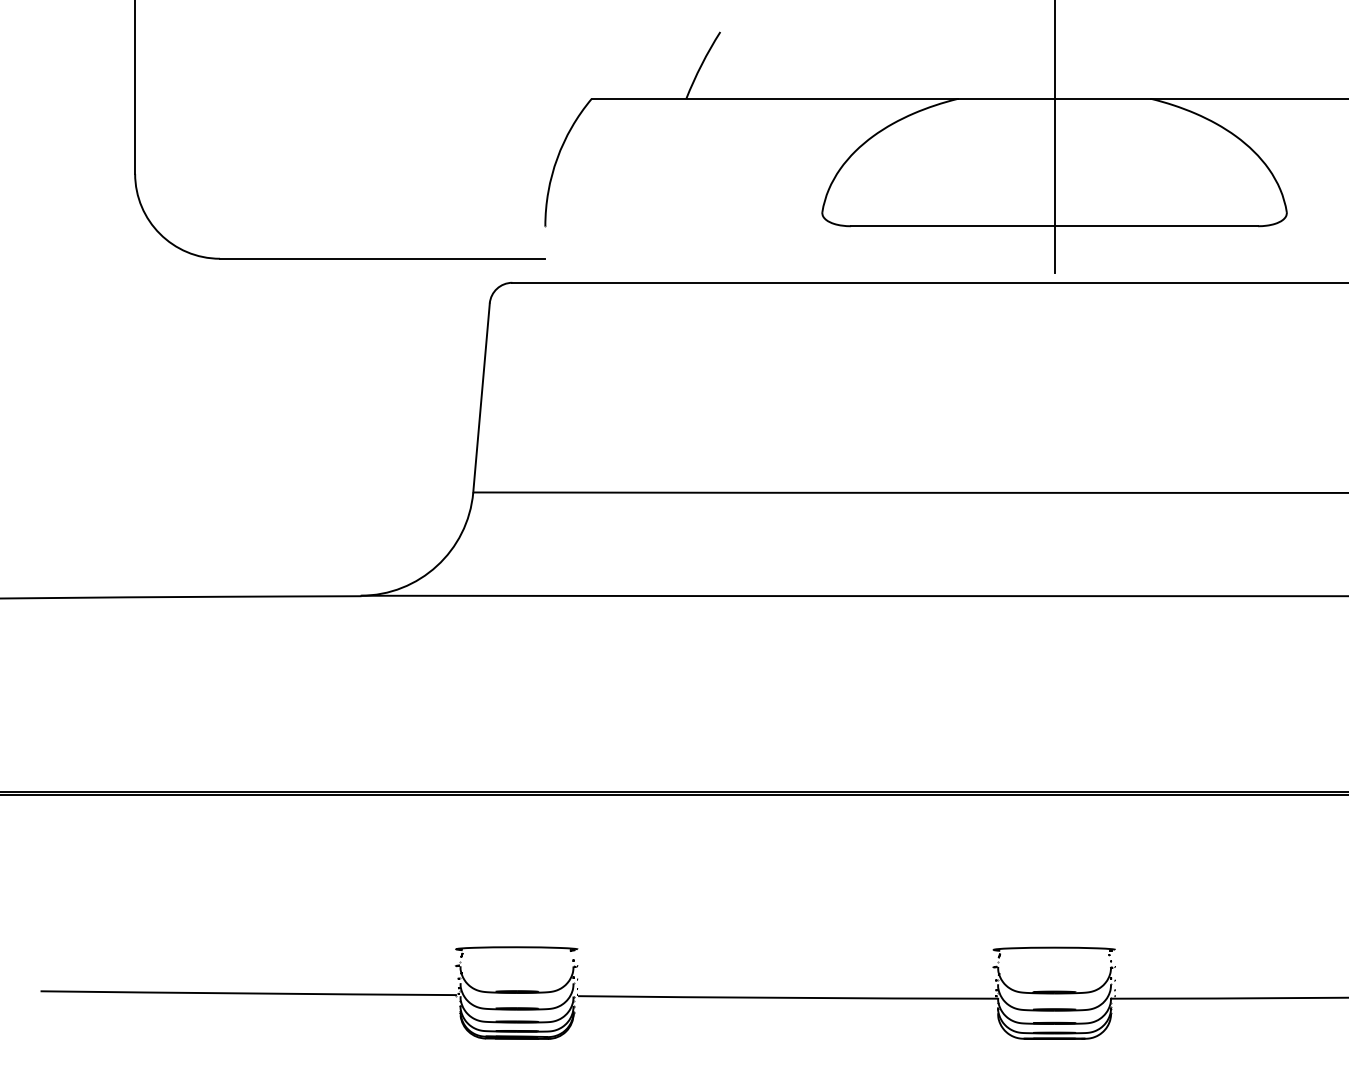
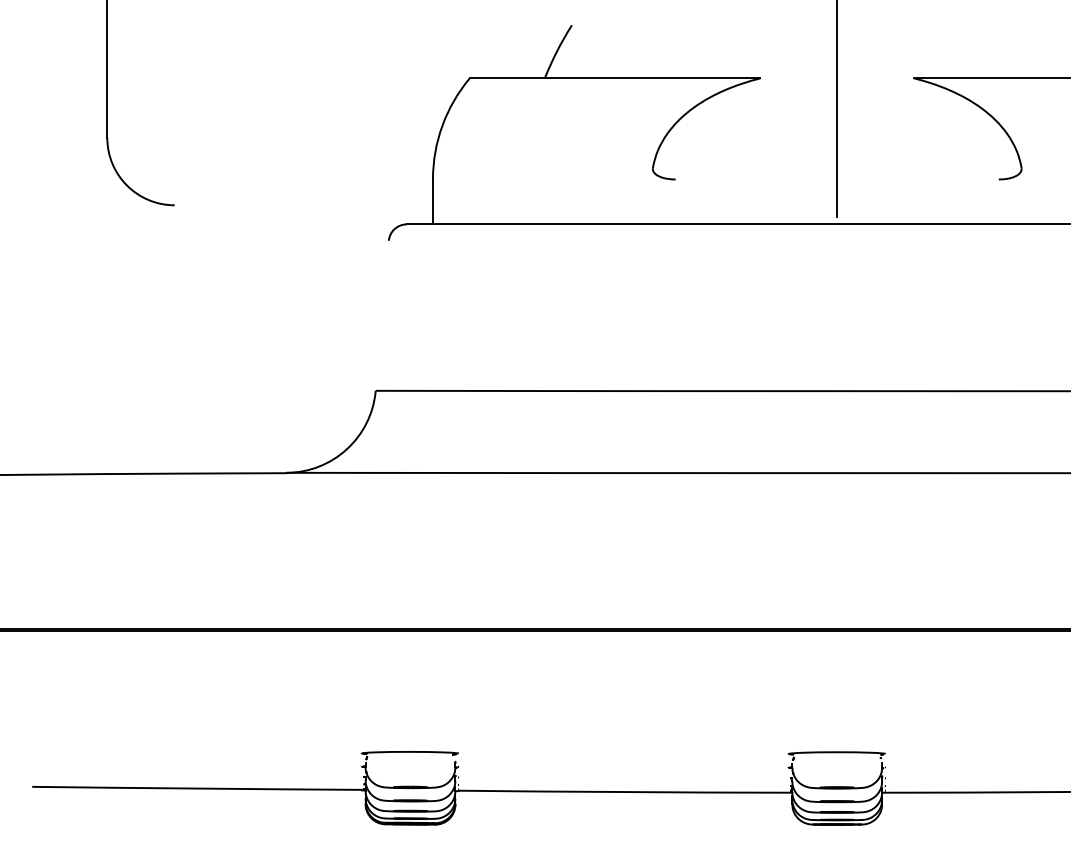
line: (1054, 98) -> (837, 78), removed
line: (1054, 226) -> (837, 179), removed
line: (382, 258) -> (303, 205), removed
line: (481, 397) -> (382, 315), removed

